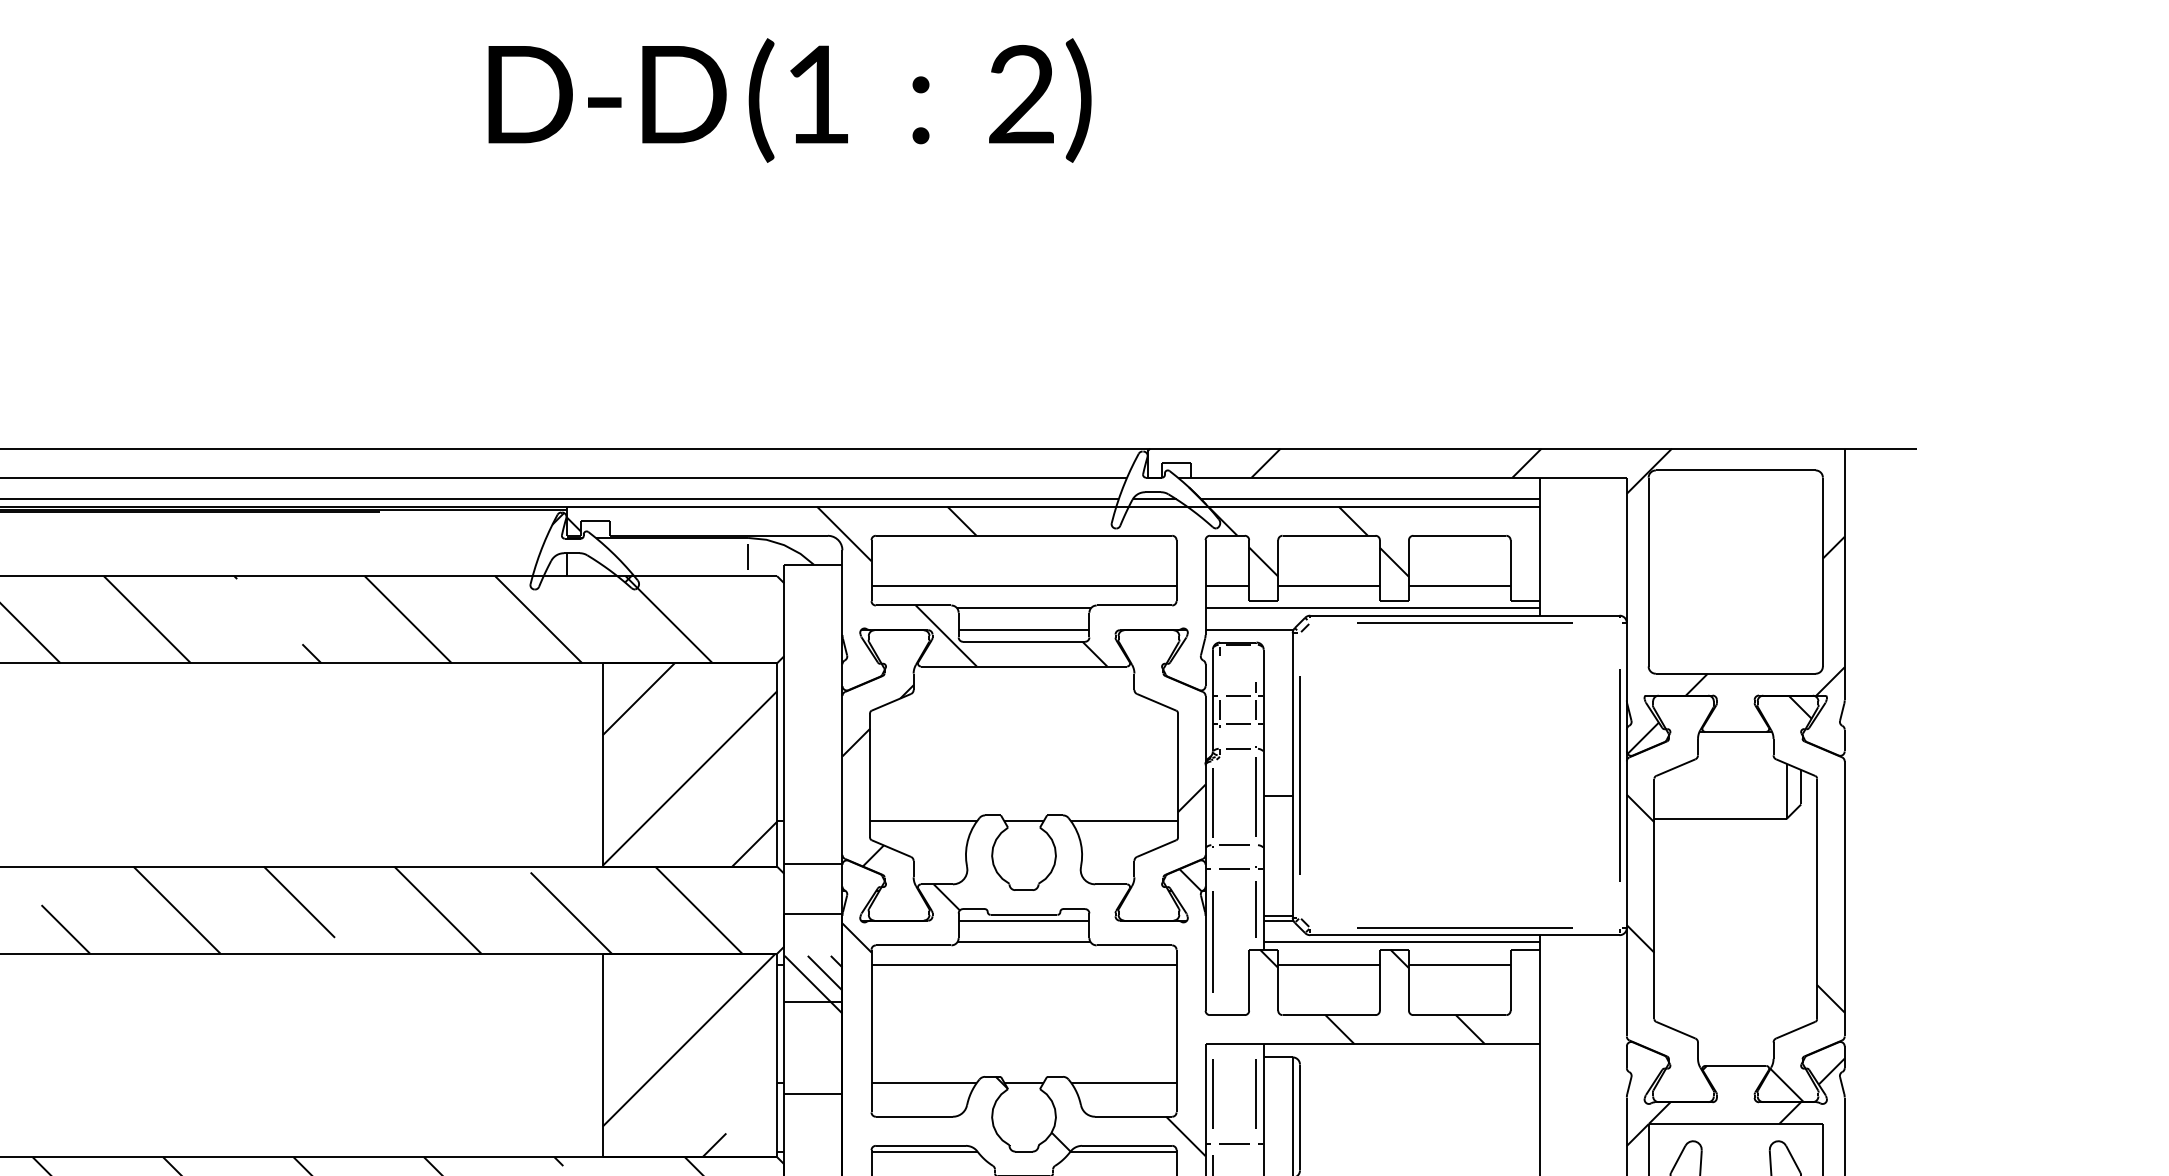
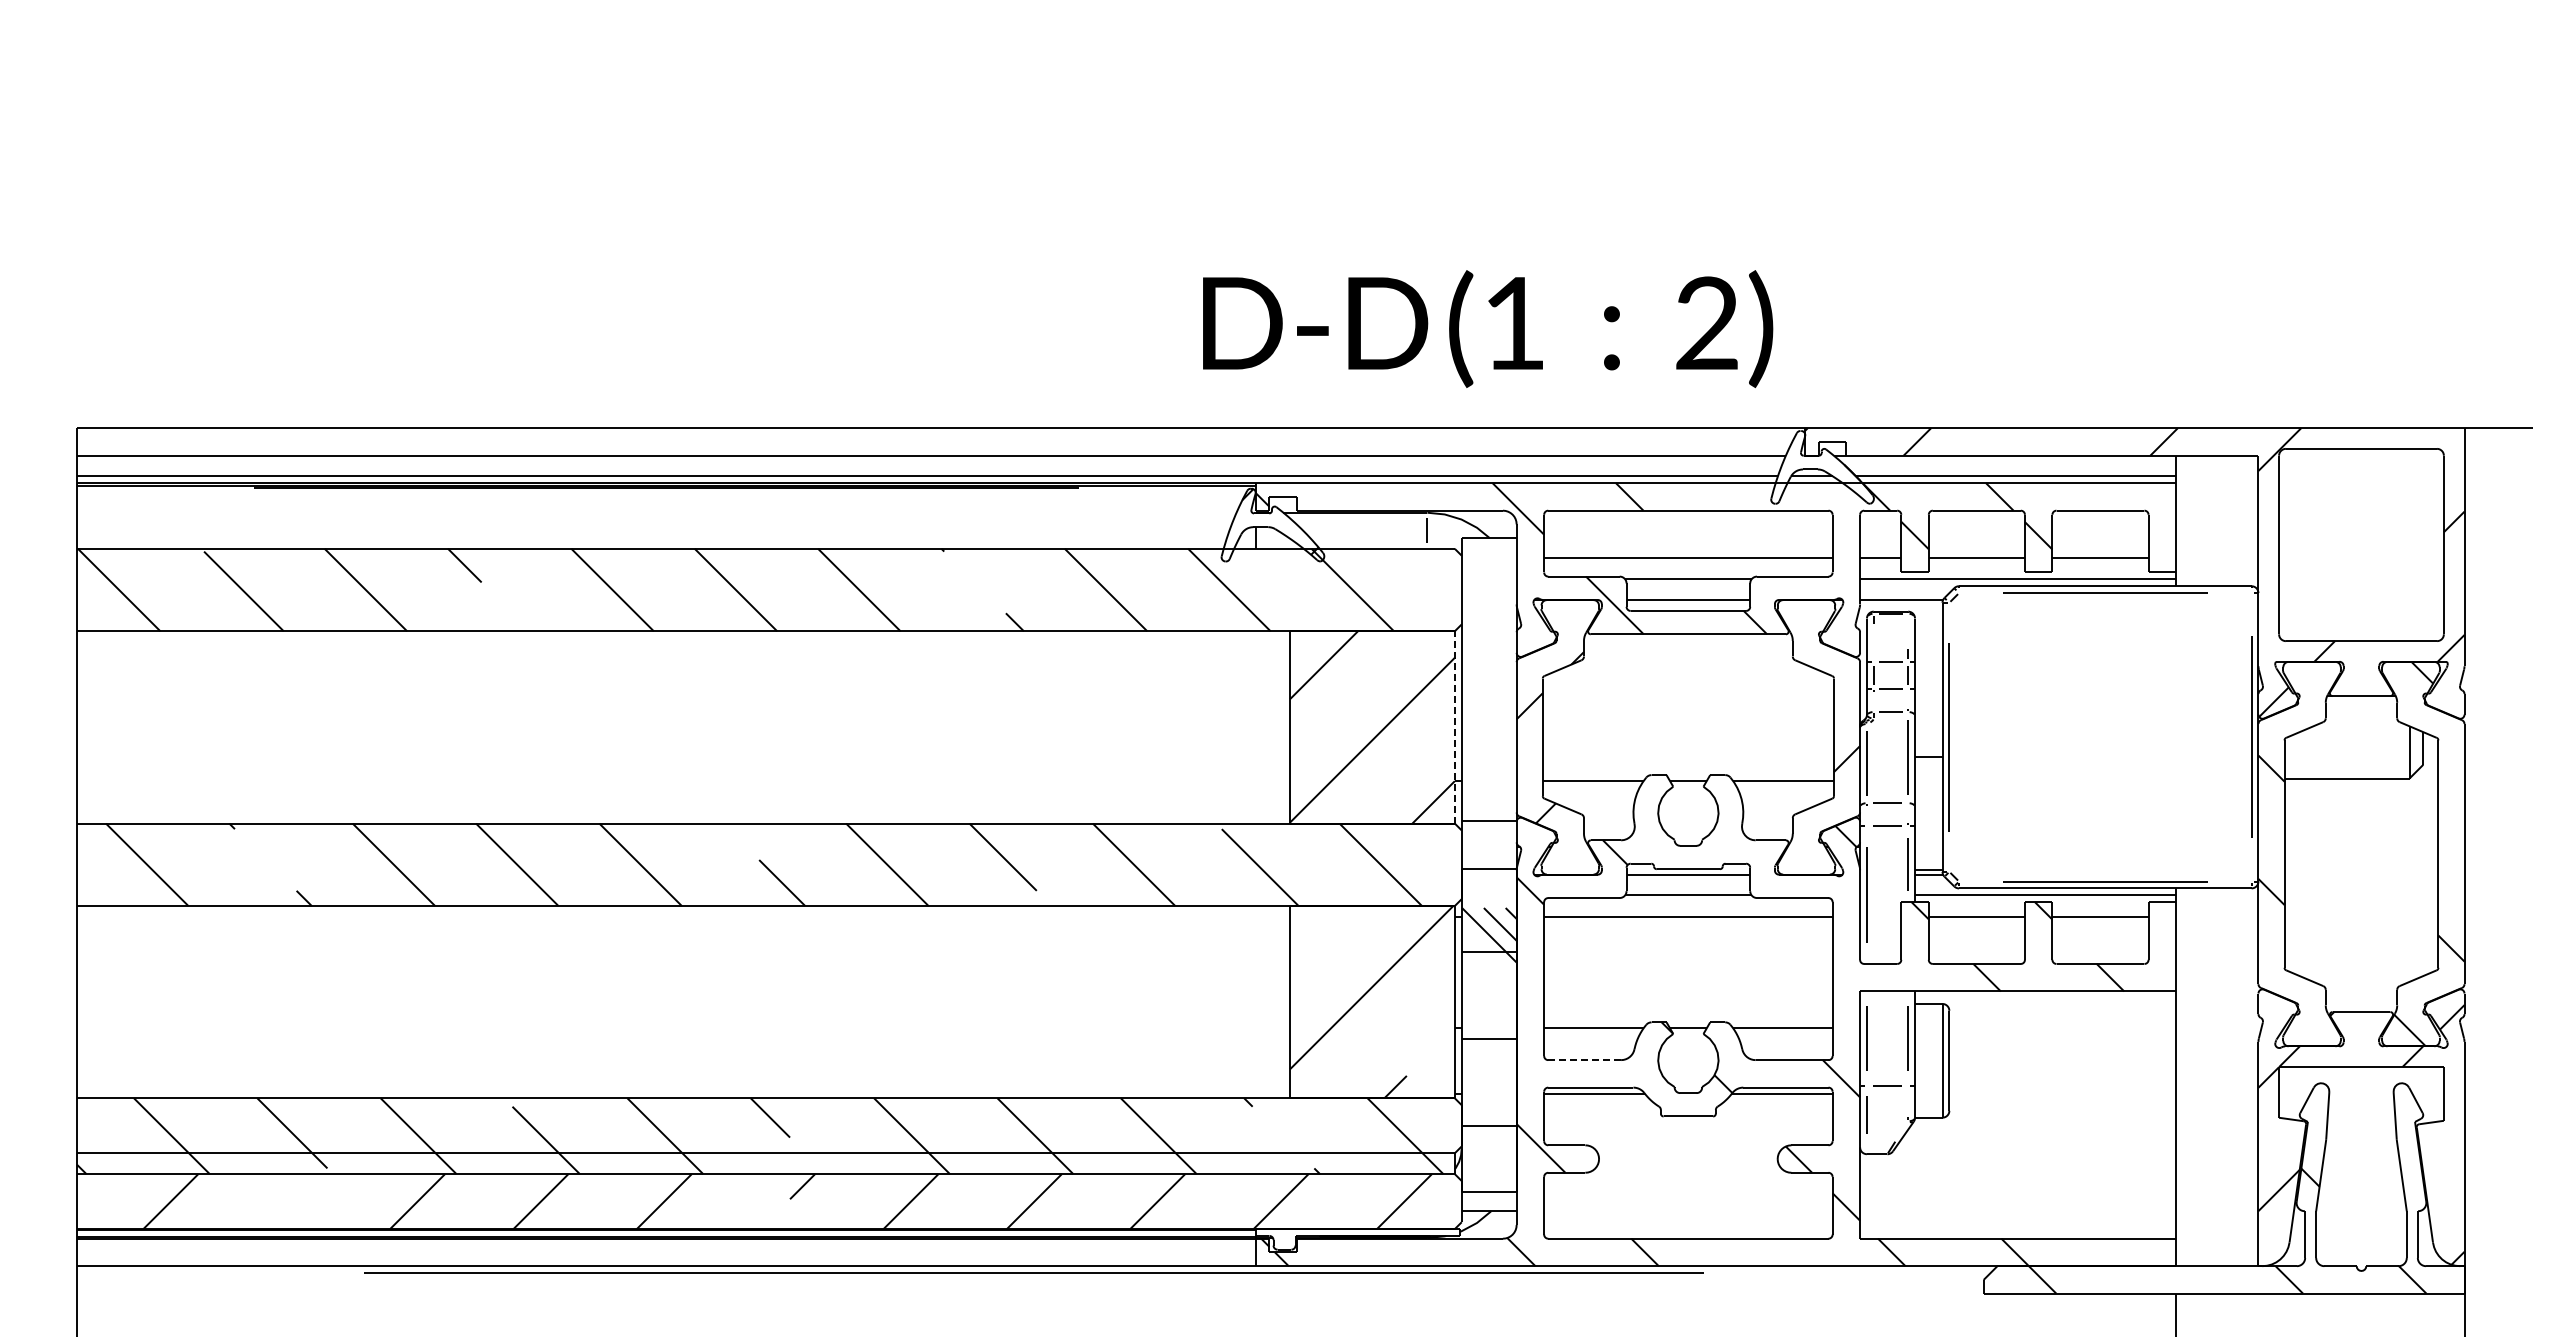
text: (790, 99) -> (1488, 328), moved
line: (776, 763) -> (1454, 726), solid -> dashed
line: (914, 1117) -> (1584, 1060), solid -> dashed

